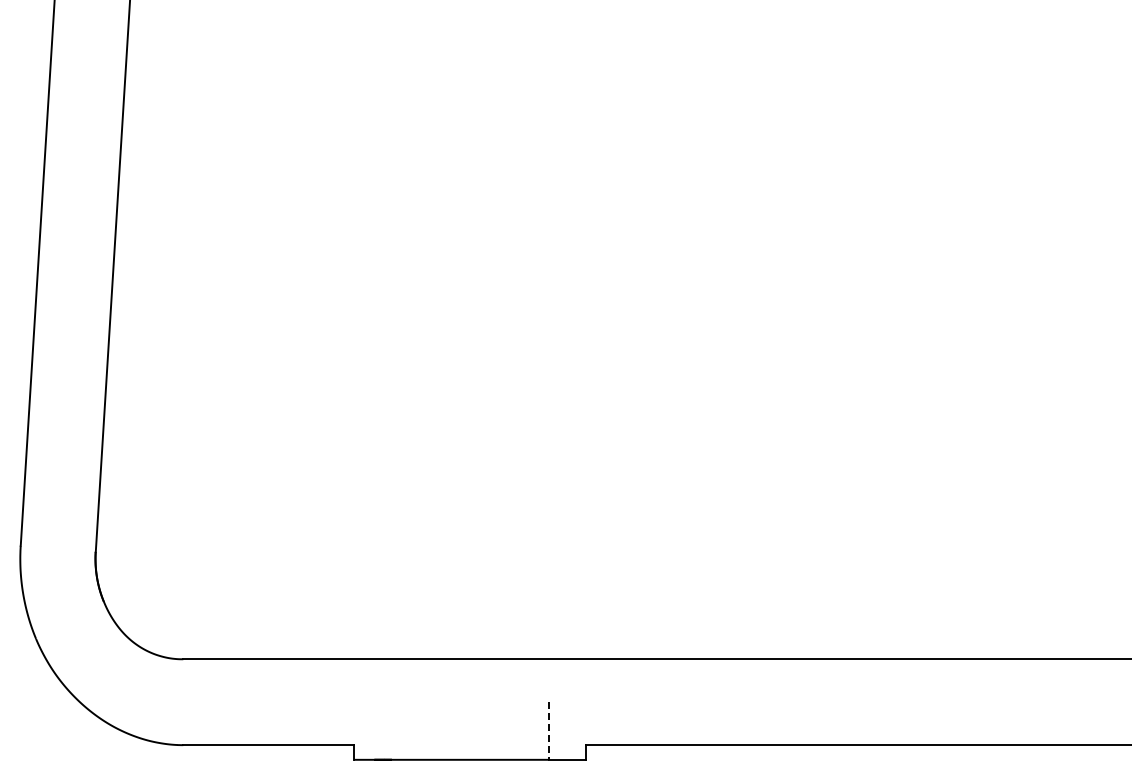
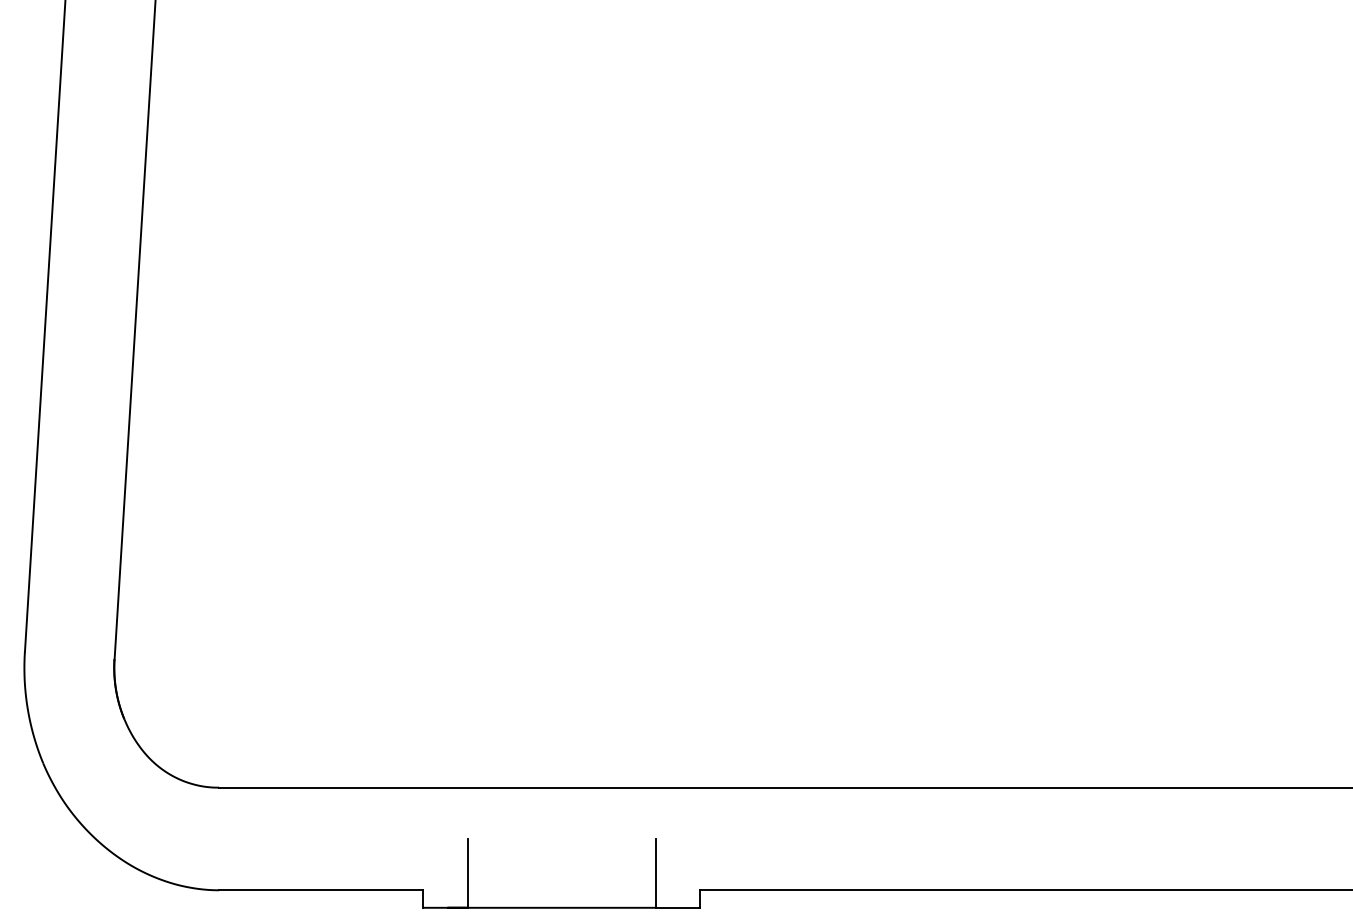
line: (391, 730) -> (467, 872), added
line: (549, 731) -> (656, 873), dashed -> solid

